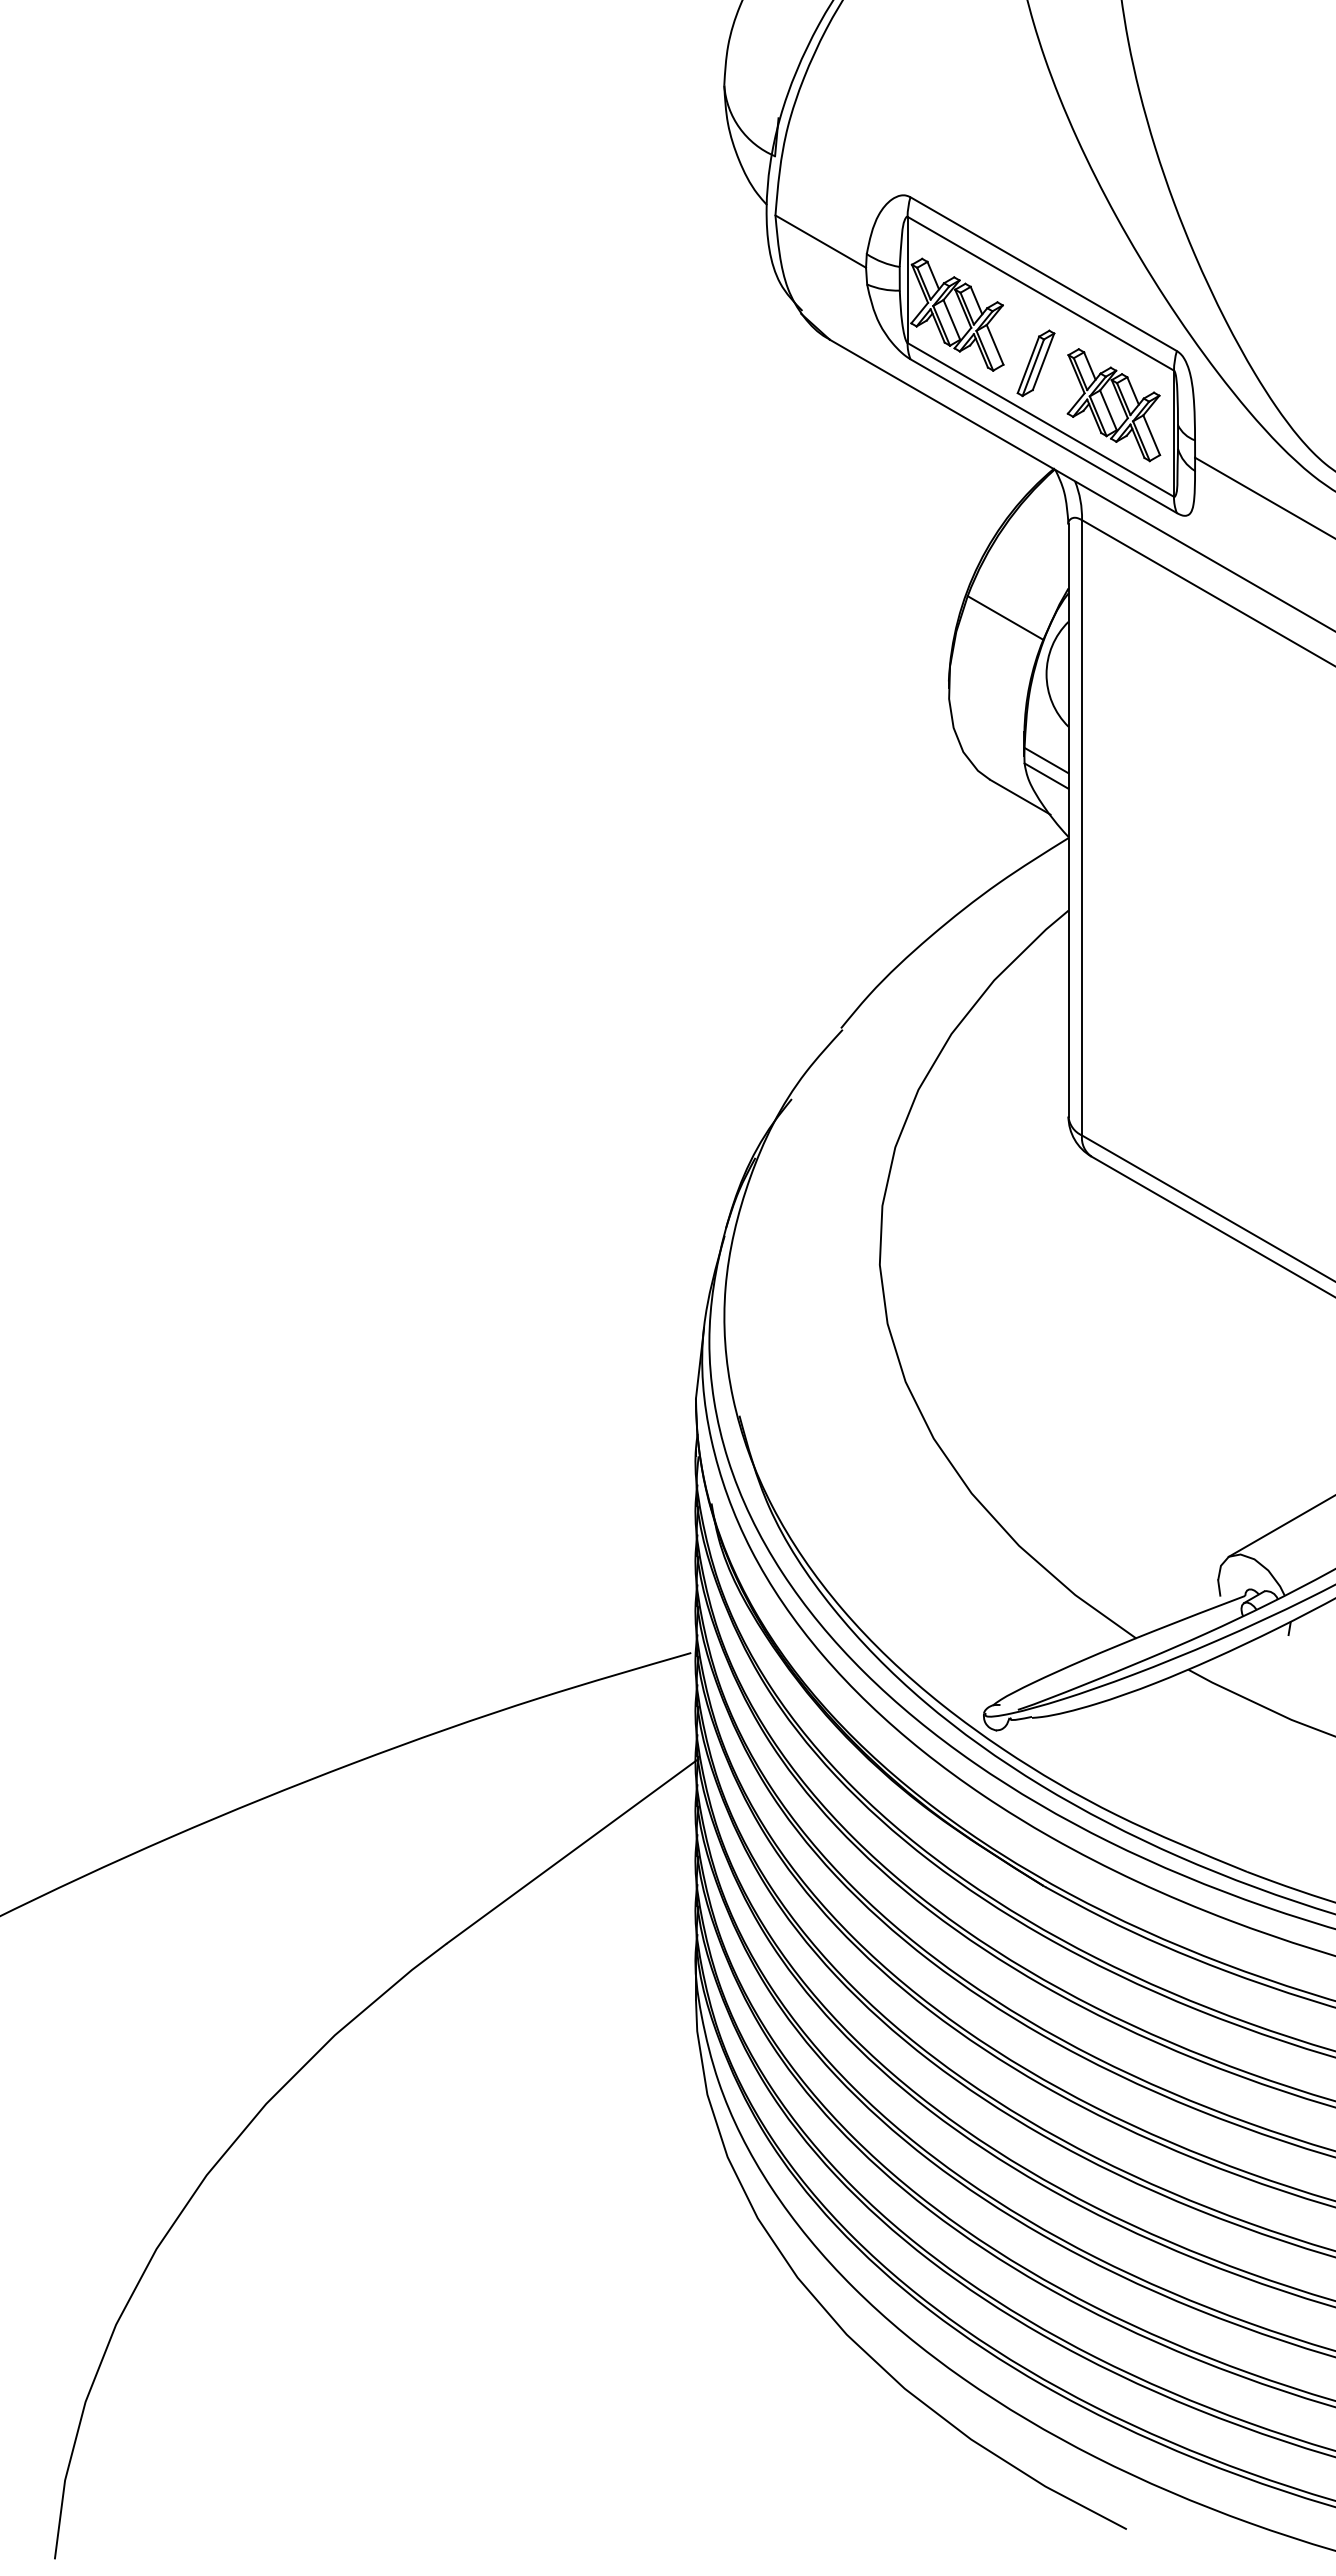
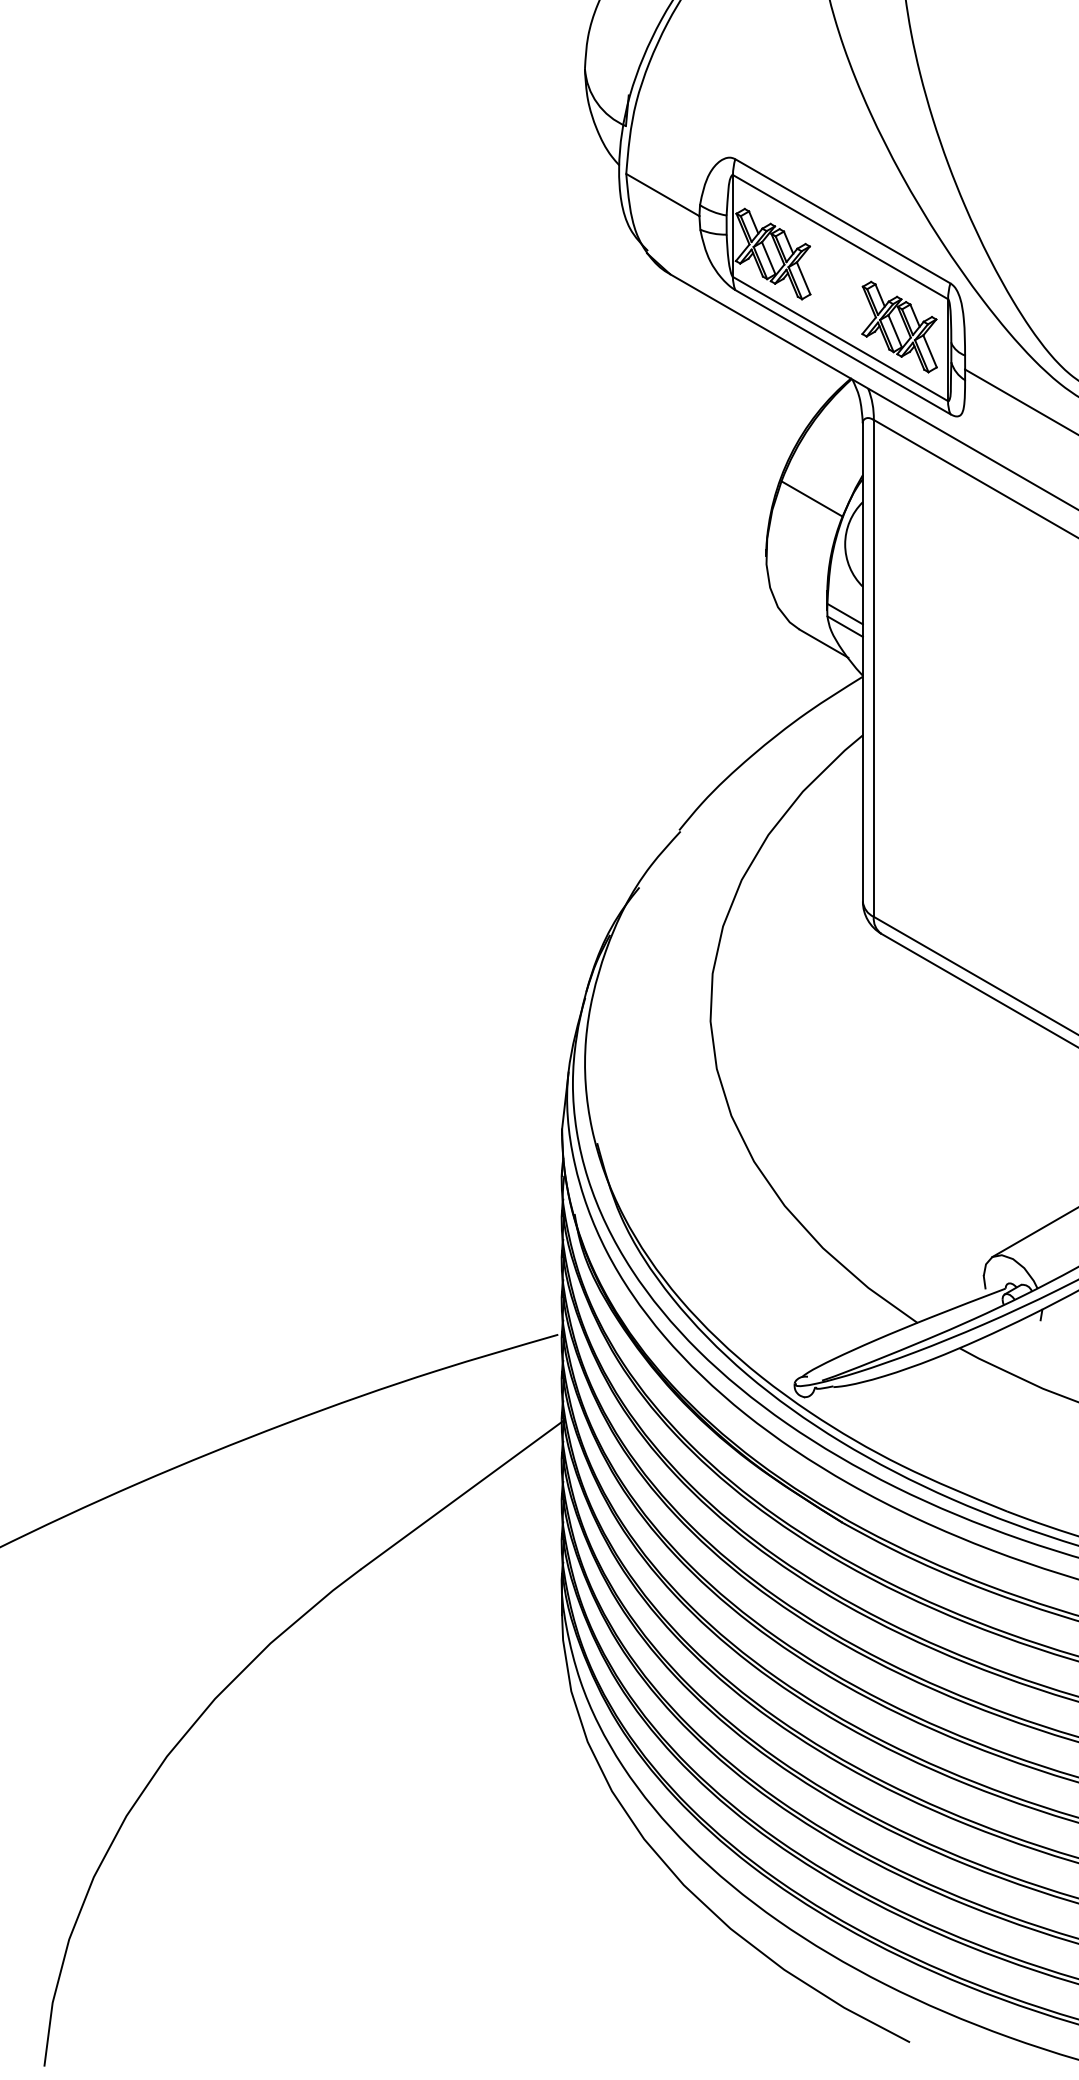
part: (1035, 363) -> (836, 293), removed

